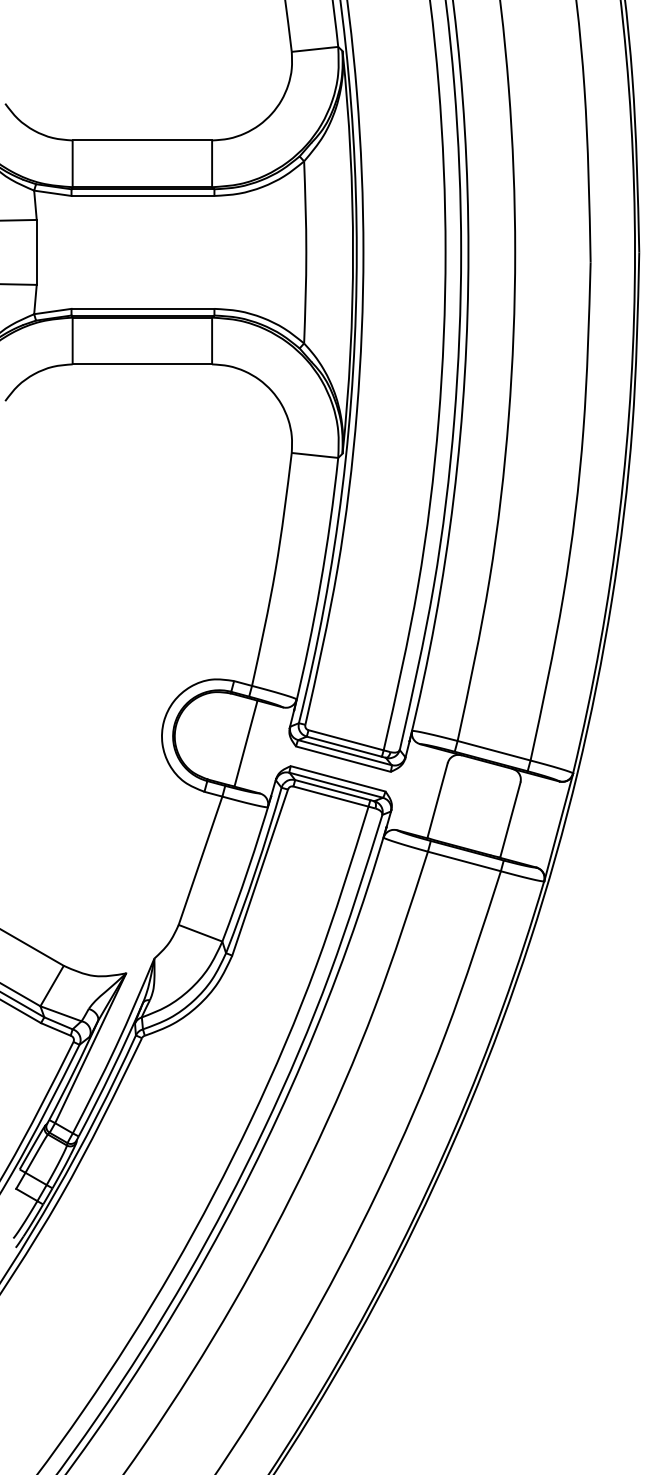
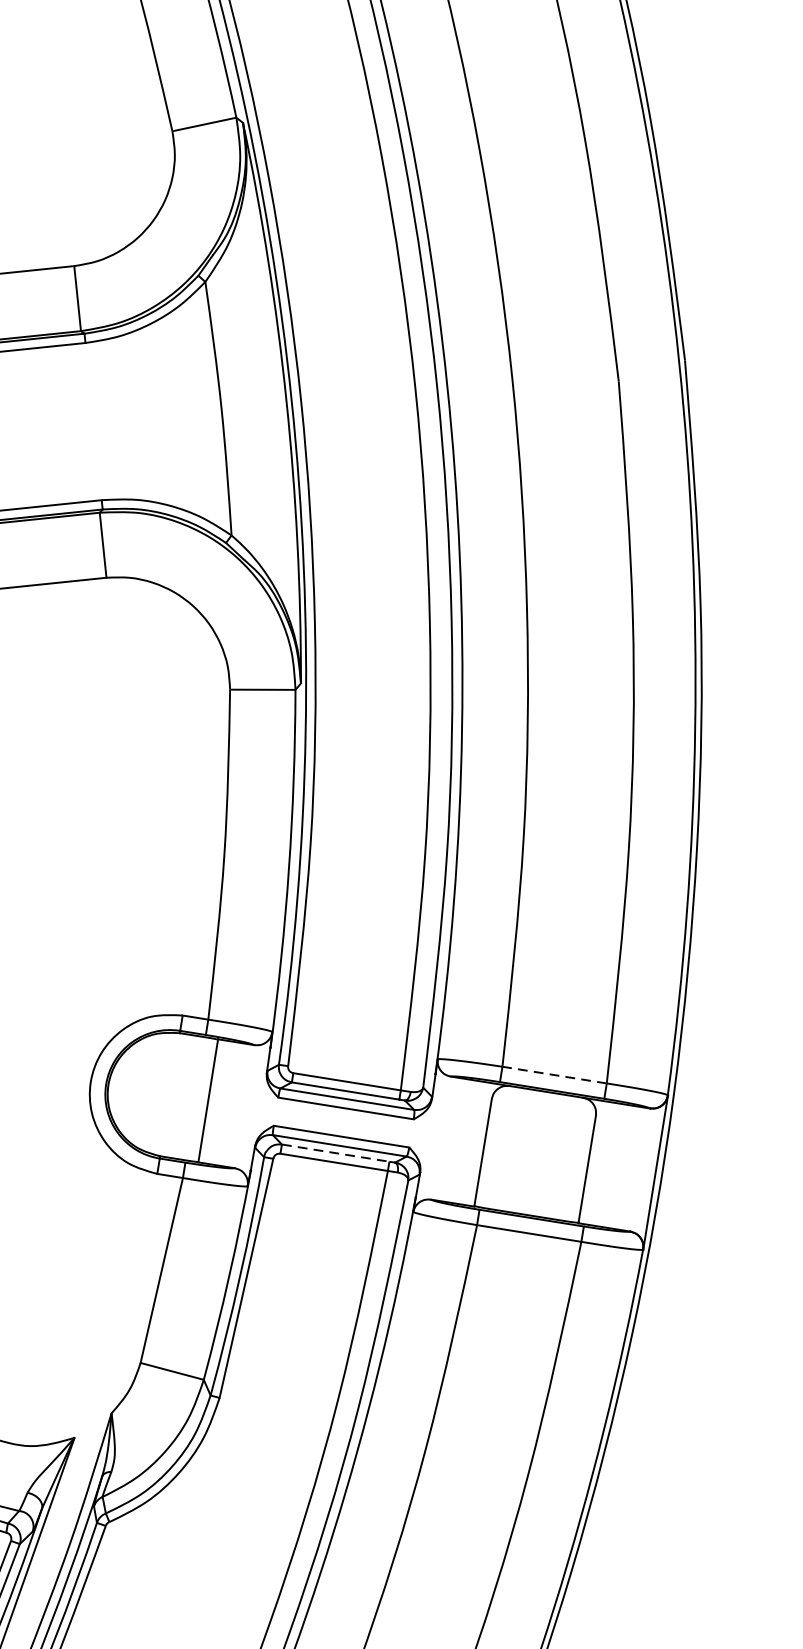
line: (494, 750) -> (555, 1074), solid -> dashed
line: (332, 790) -> (335, 1153), solid -> dashed

